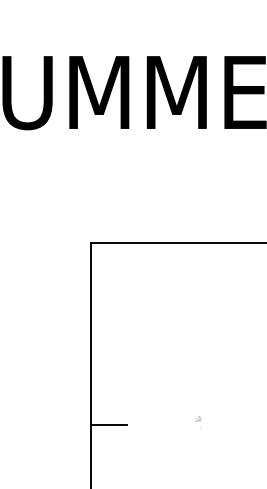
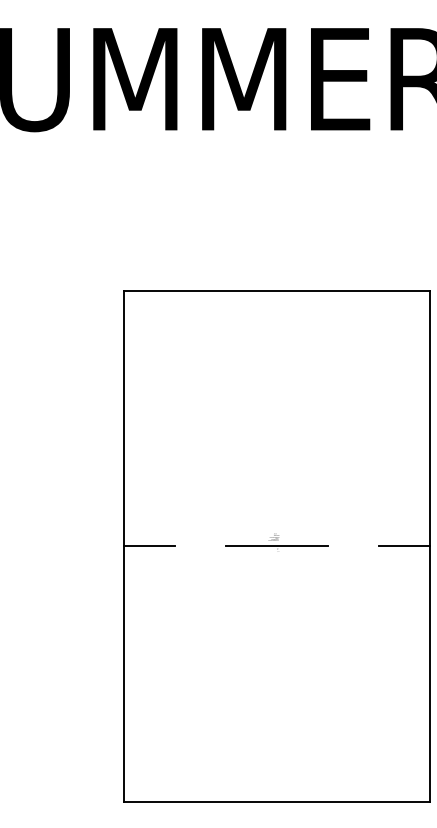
line: (199, 425) -> (276, 546), added

